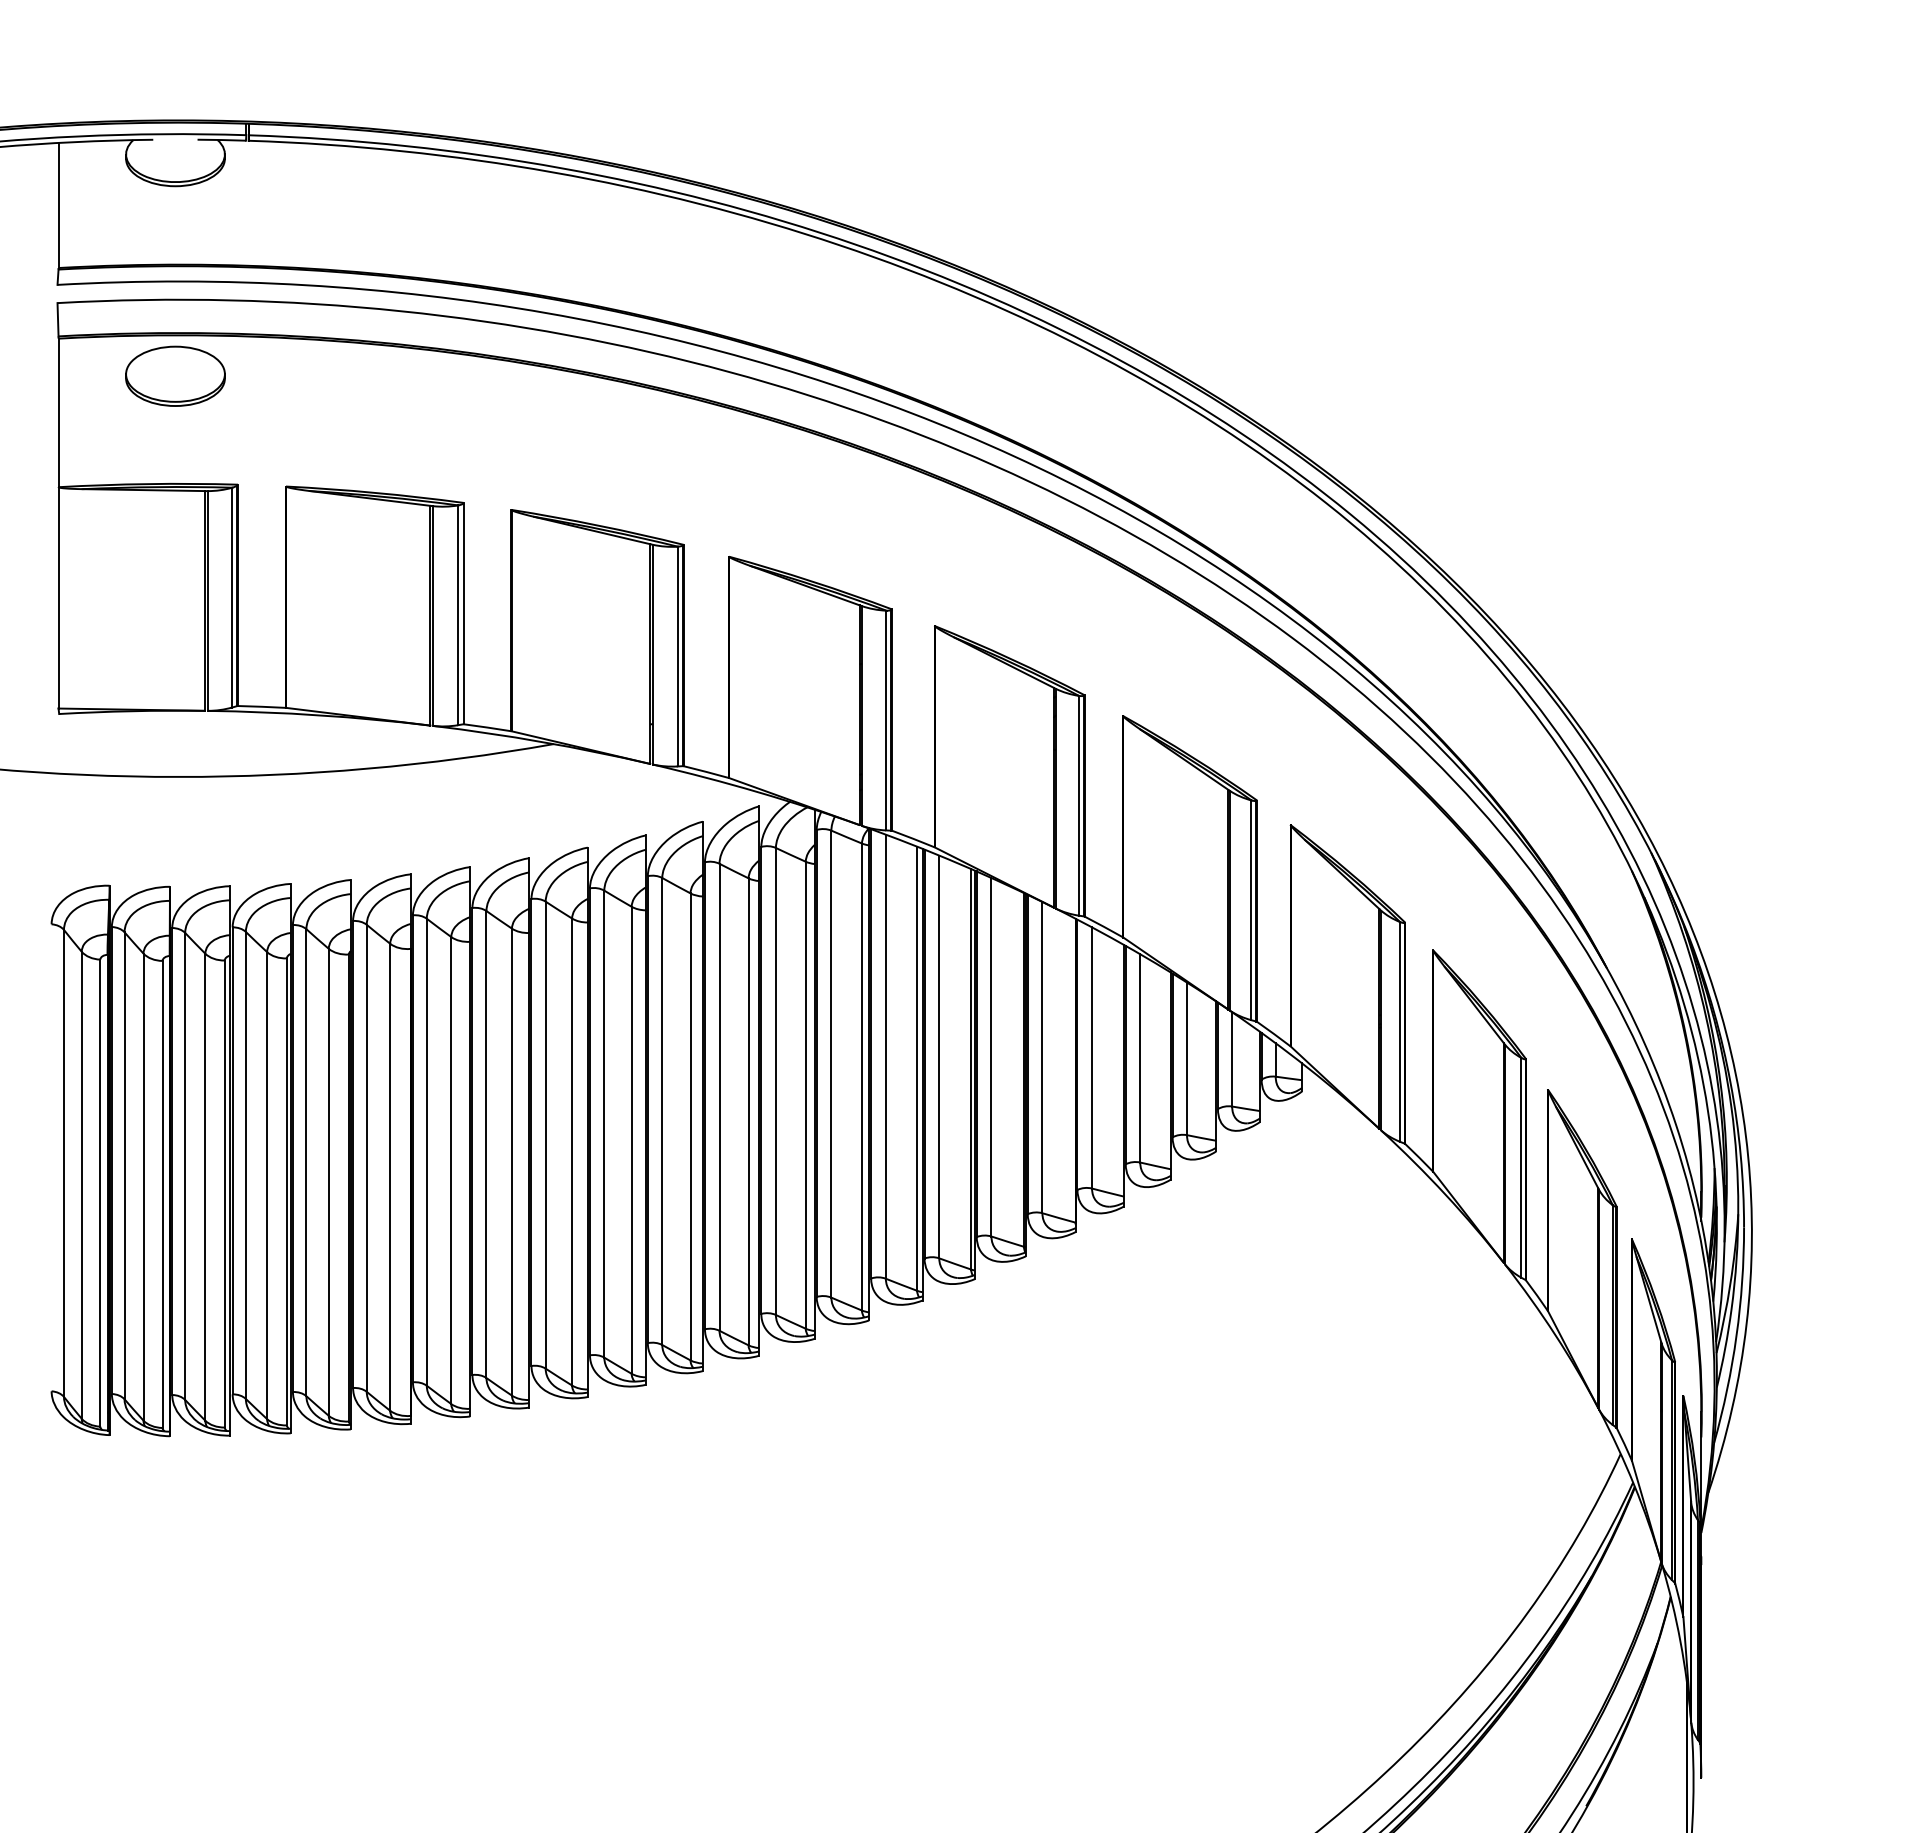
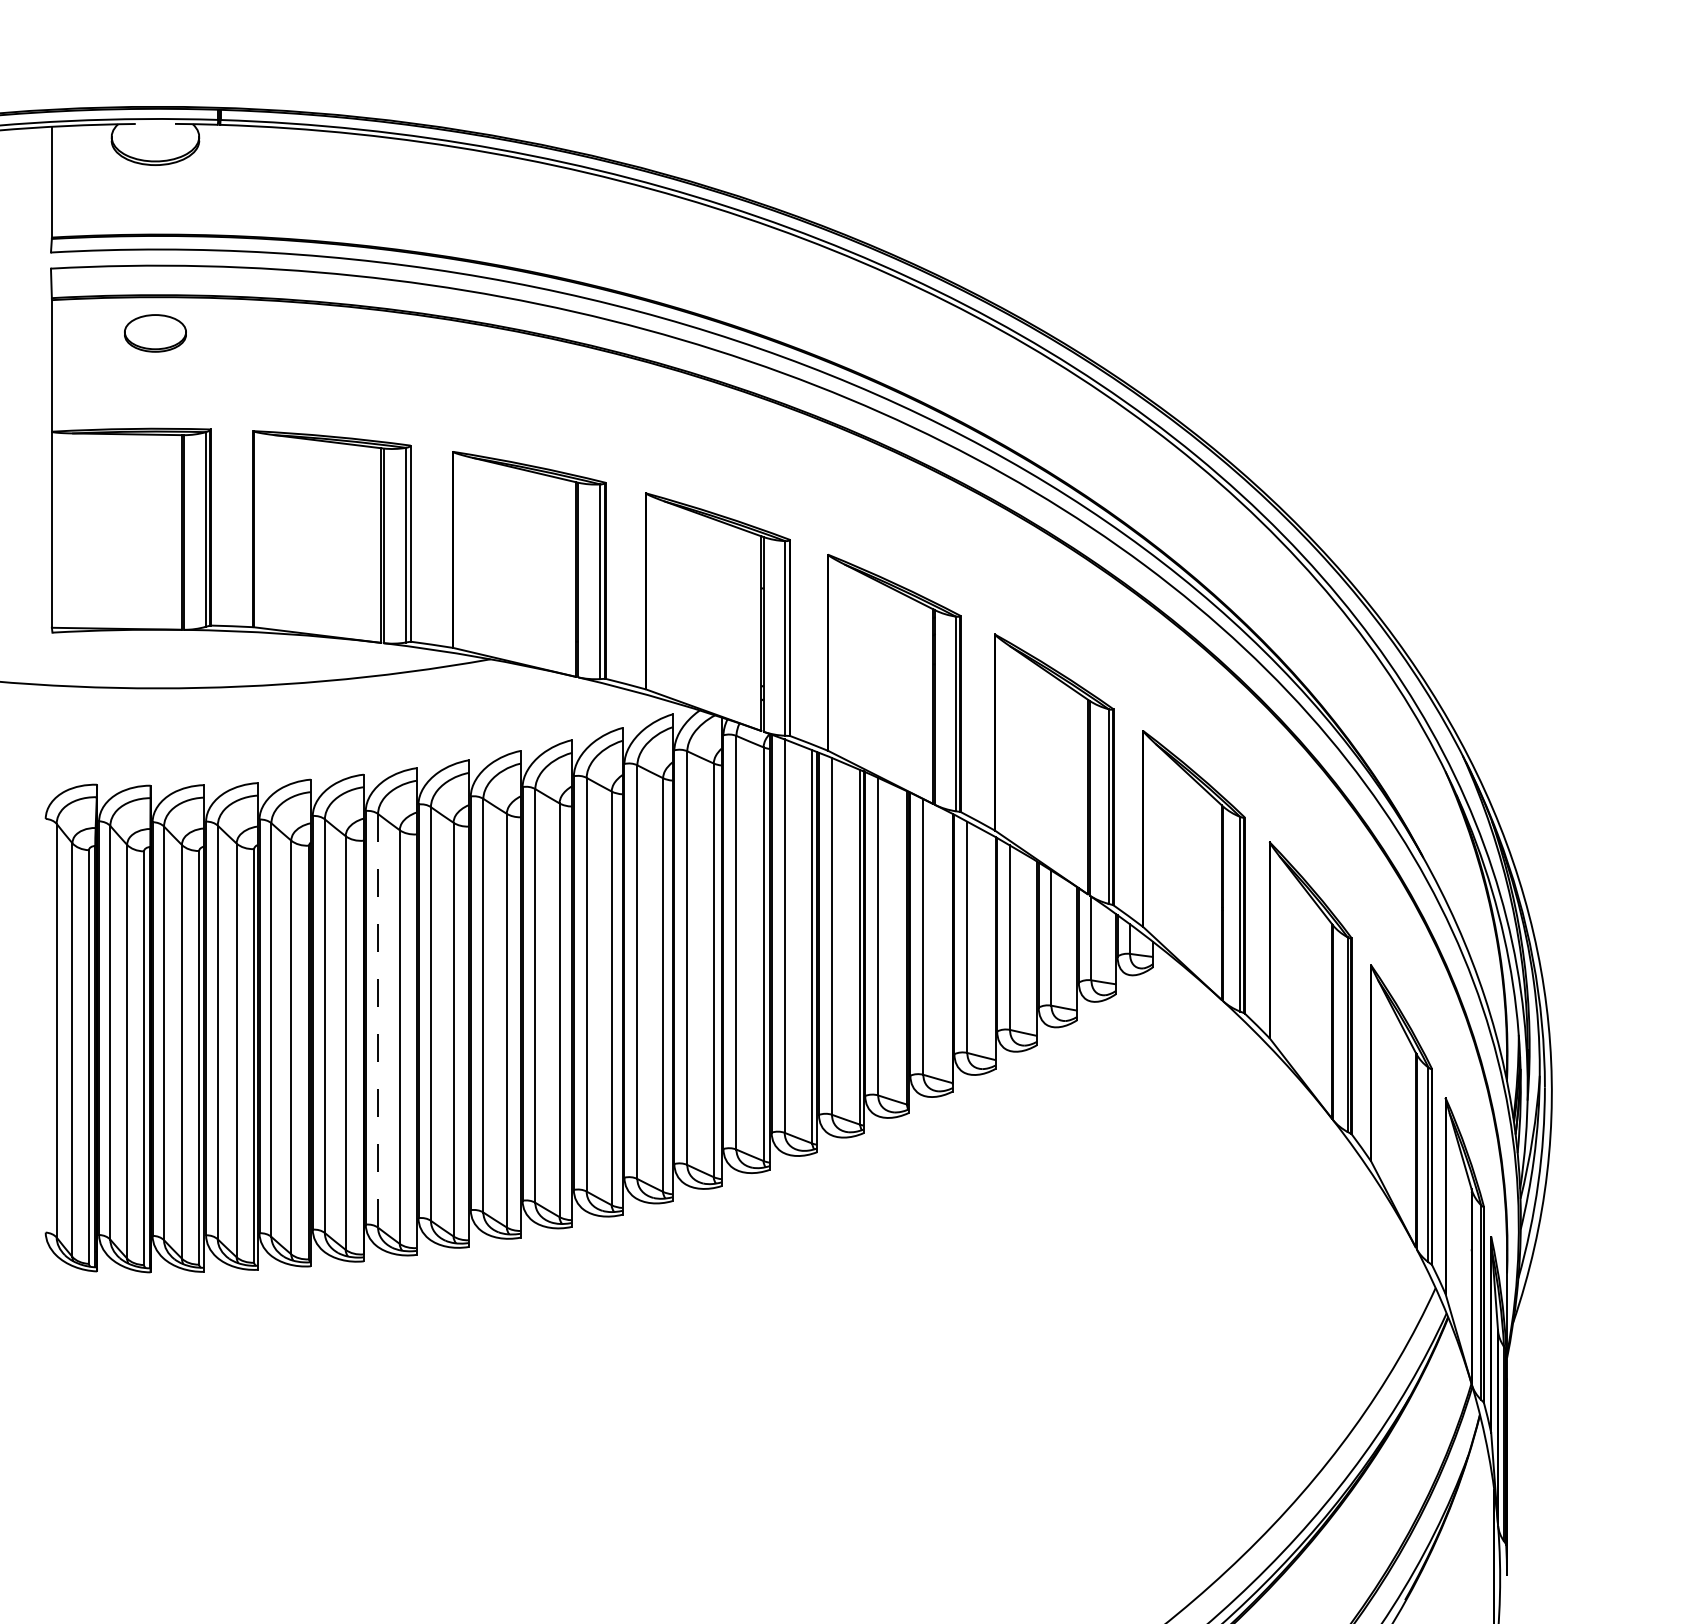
part: (175, 375) -> (155, 332), size x0.7
line: (426, 1152) -> (377, 1021), solid -> dashed

